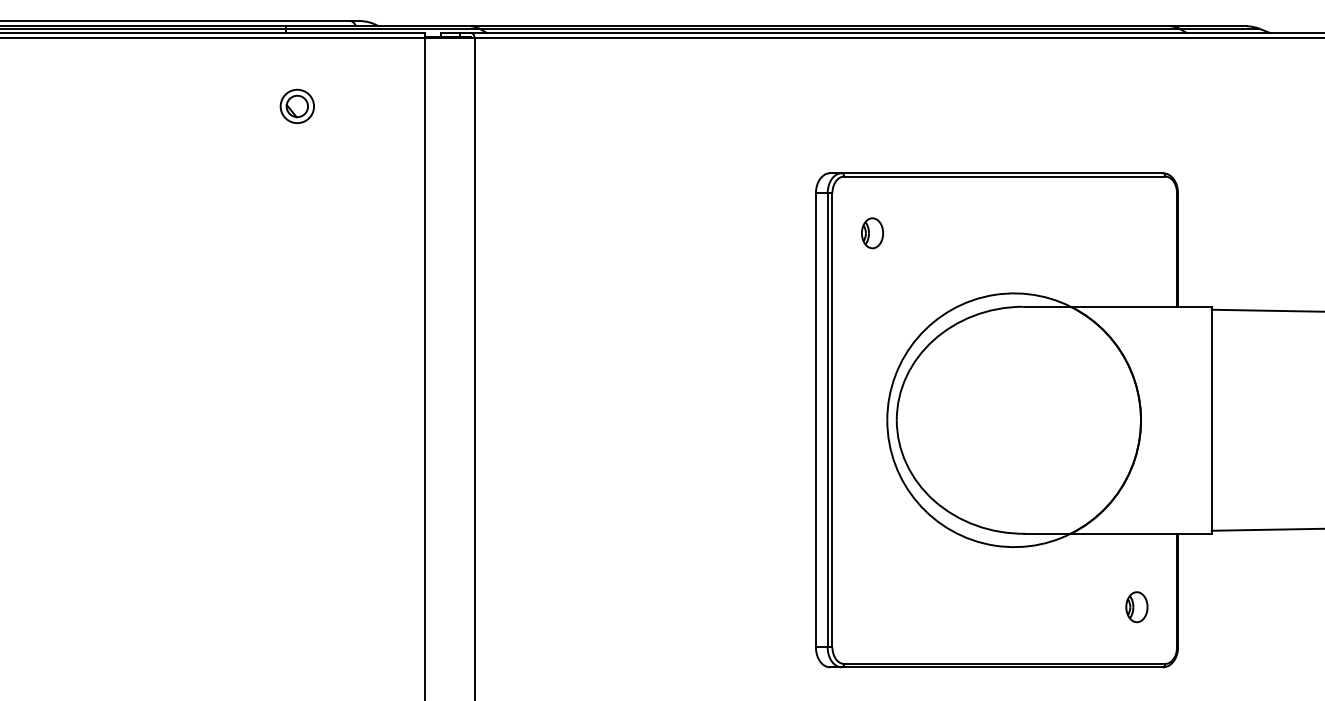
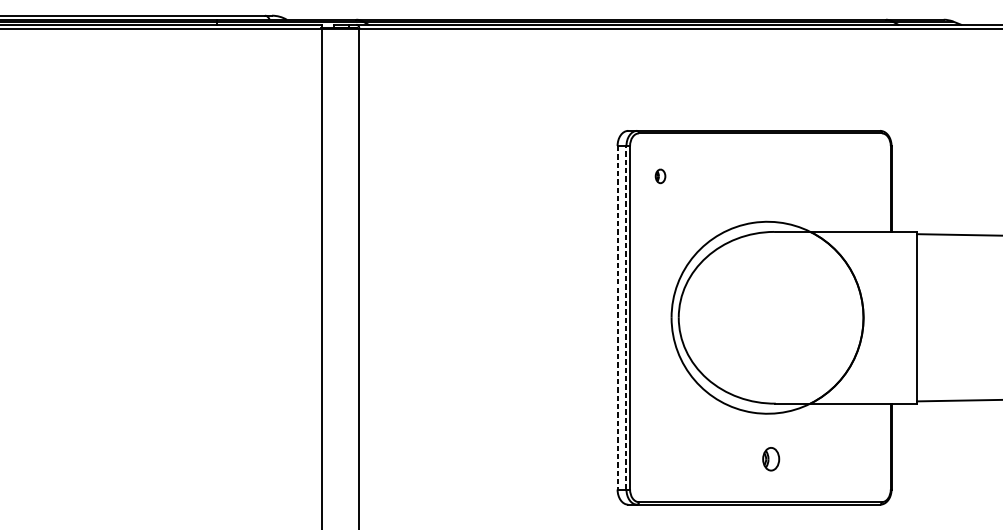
part: (296, 105) -> (224, 79), removed
part: (872, 233) -> (660, 176), size x0.6
line: (827, 419) -> (626, 317), solid -> dashed
line: (815, 420) -> (617, 317), solid -> dashed
part: (1136, 607) -> (770, 459), moved

